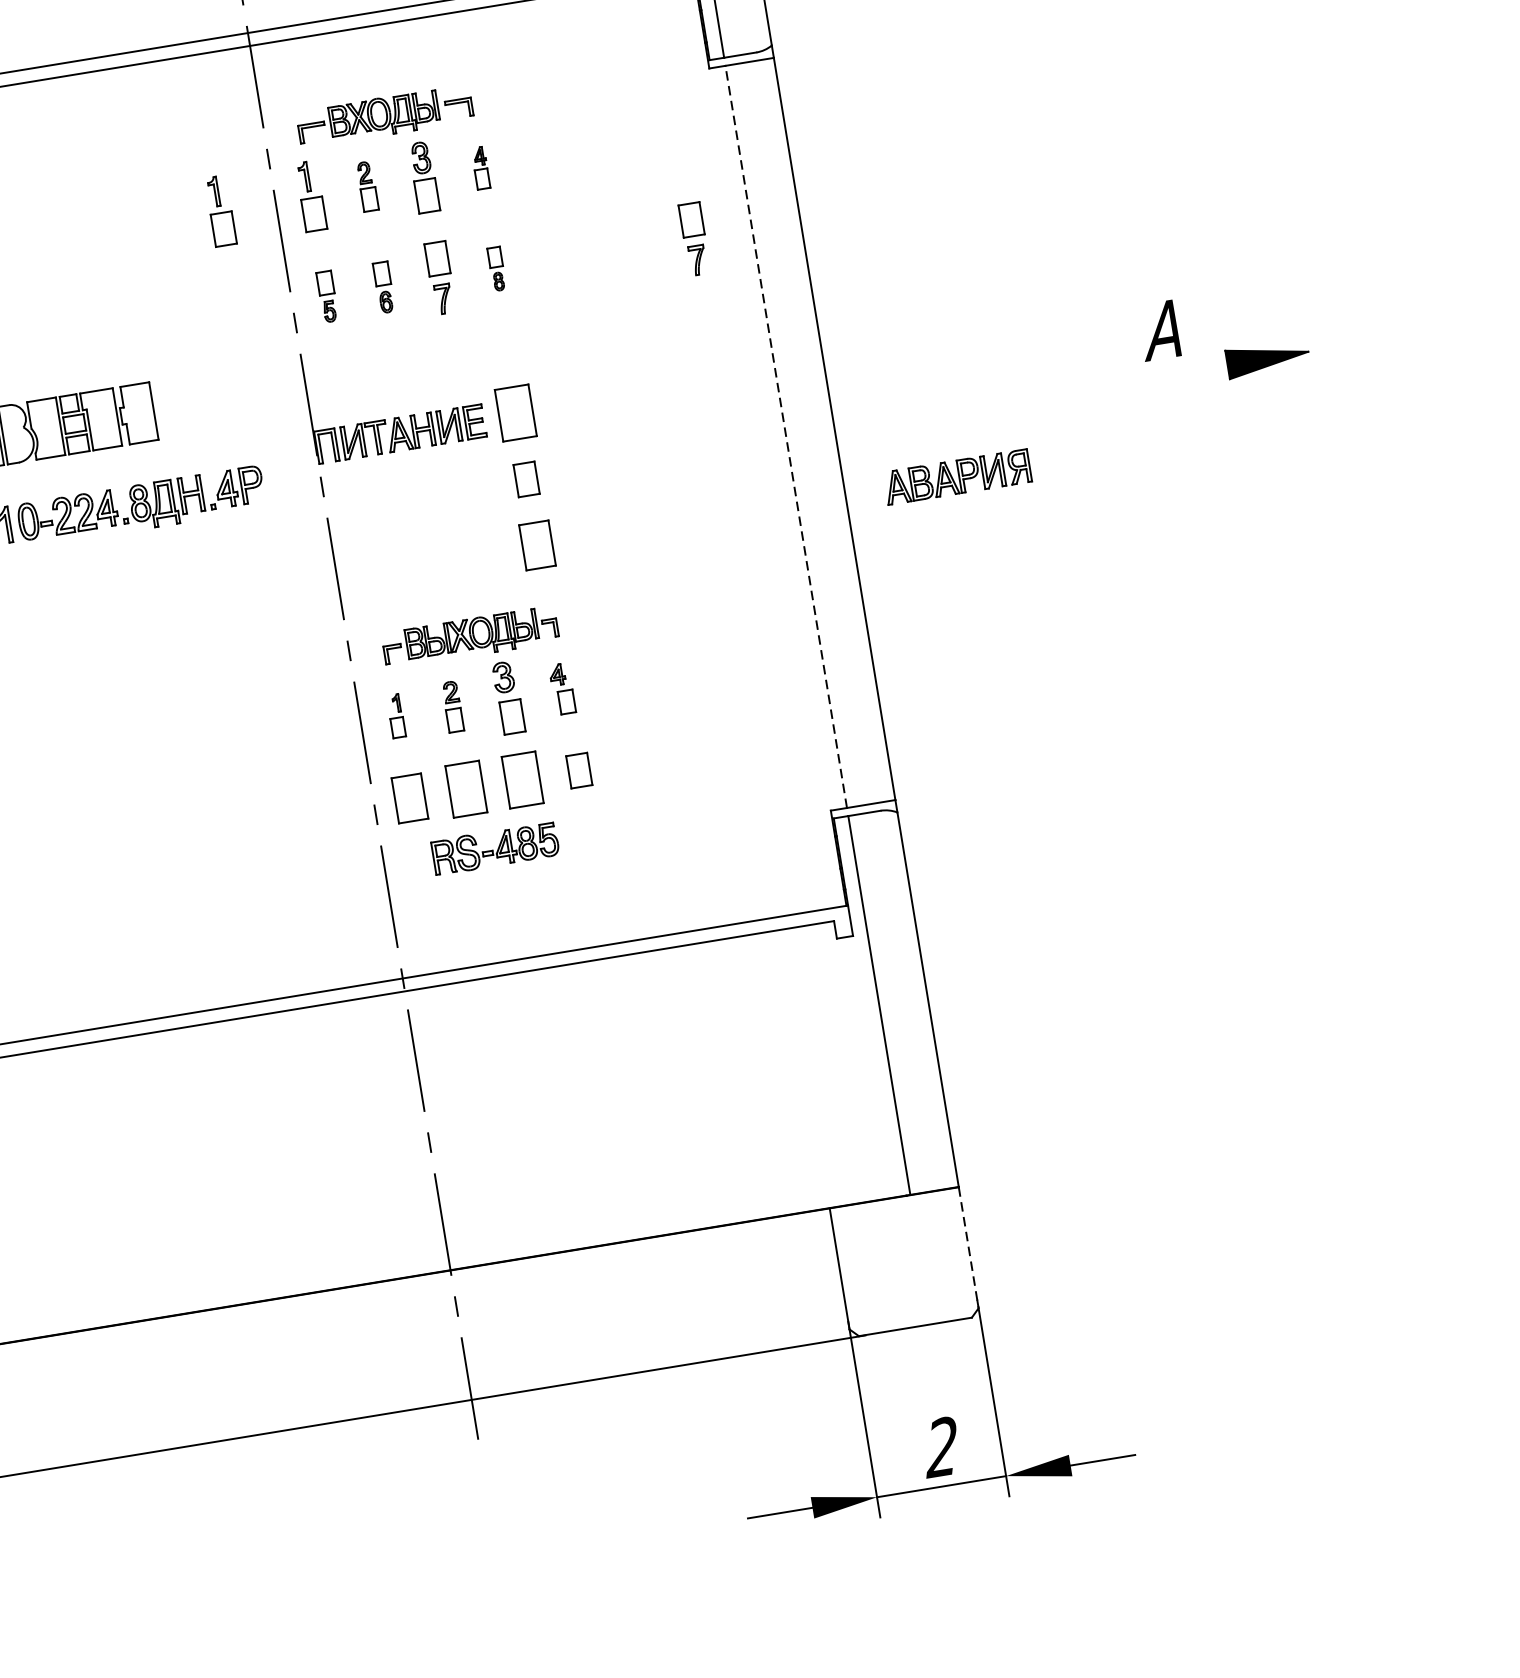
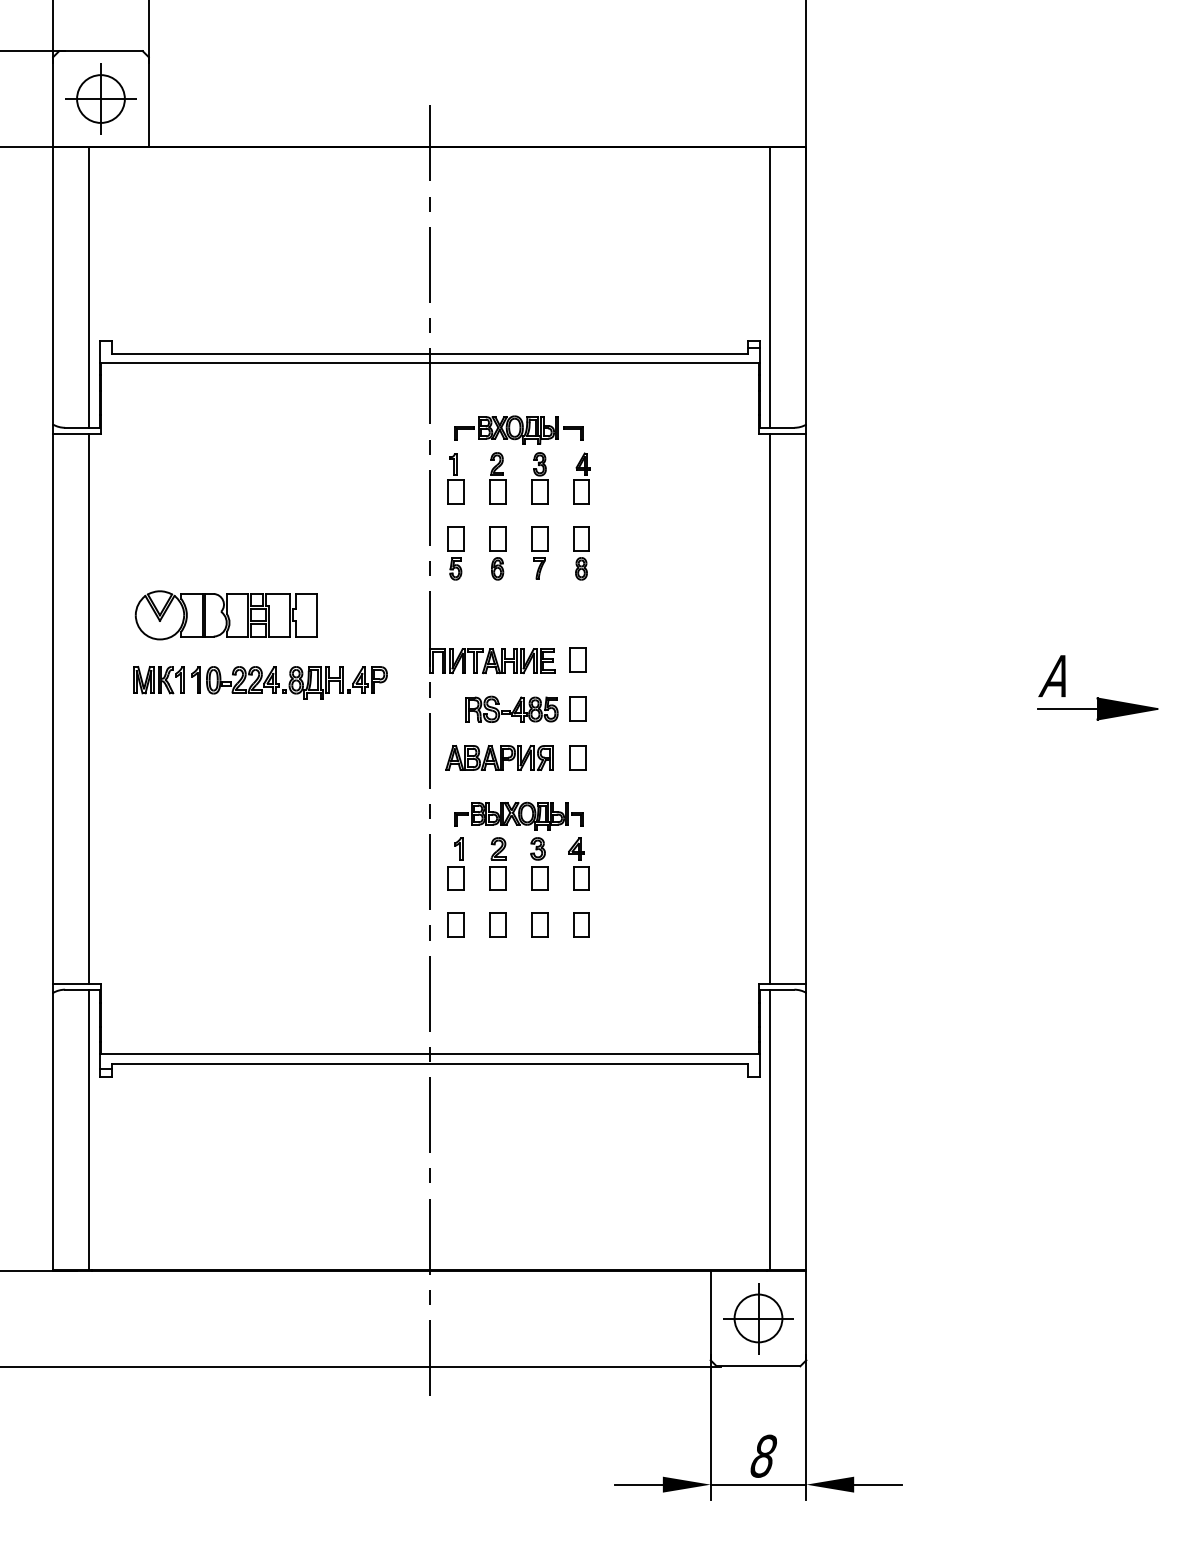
part: (480, 167) -> (581, 478), size x1.67
part: (366, 186) -> (497, 478), size x1.43
part: (219, 210) -> (388, 478), removed
part: (694, 238) -> (727, 554), removed
part: (496, 269) -> (581, 553), size x1.67
part: (383, 287) -> (497, 553), size x1.43
part: (326, 297) -> (455, 553), size x1.43
line: (1187, 370) -> (1067, 708), added
part: (514, 413) -> (577, 659), size x0.62
line: (786, 436) -> (770, 708), dashed -> solid
part: (957, 476) -> (499, 757), moved
part: (536, 545) -> (577, 757), size x0.71
part: (561, 688) -> (578, 863), size x1.43
part: (452, 706) -> (497, 863), size x1.43
part: (395, 715) -> (455, 863), size x1.67
part: (522, 779) -> (539, 924), size x0.62
part: (465, 788) -> (497, 924), size x0.62
part: (408, 797) -> (455, 924), size x0.71
part: (494, 847) -> (511, 708), moved
line: (968, 1247) -> (806, 1315), dashed -> solid
part: (904, 1262) -> (758, 1318), added
text: (940, 1446) -> (762, 1455), 2 -> 8

